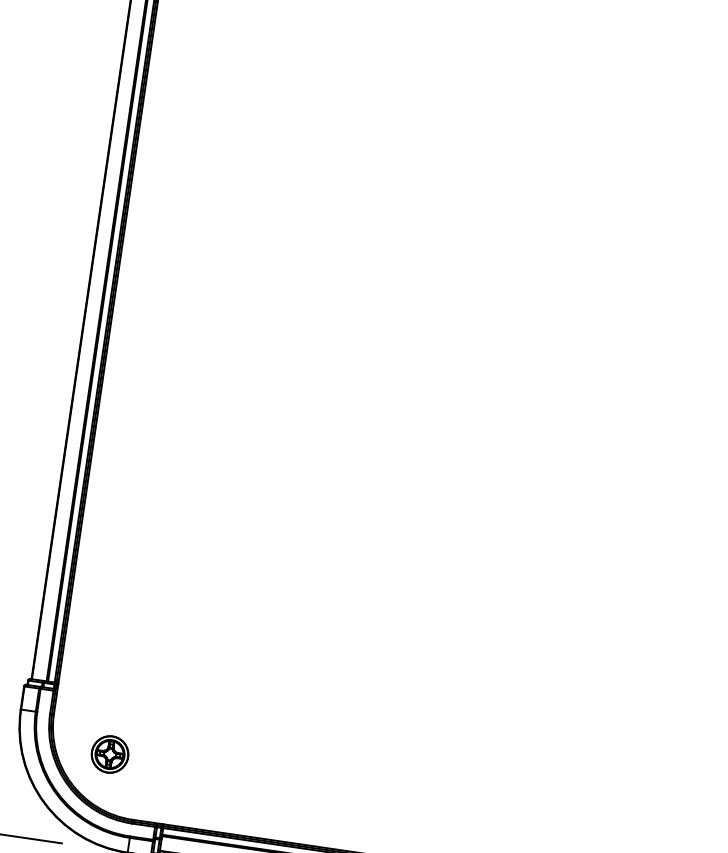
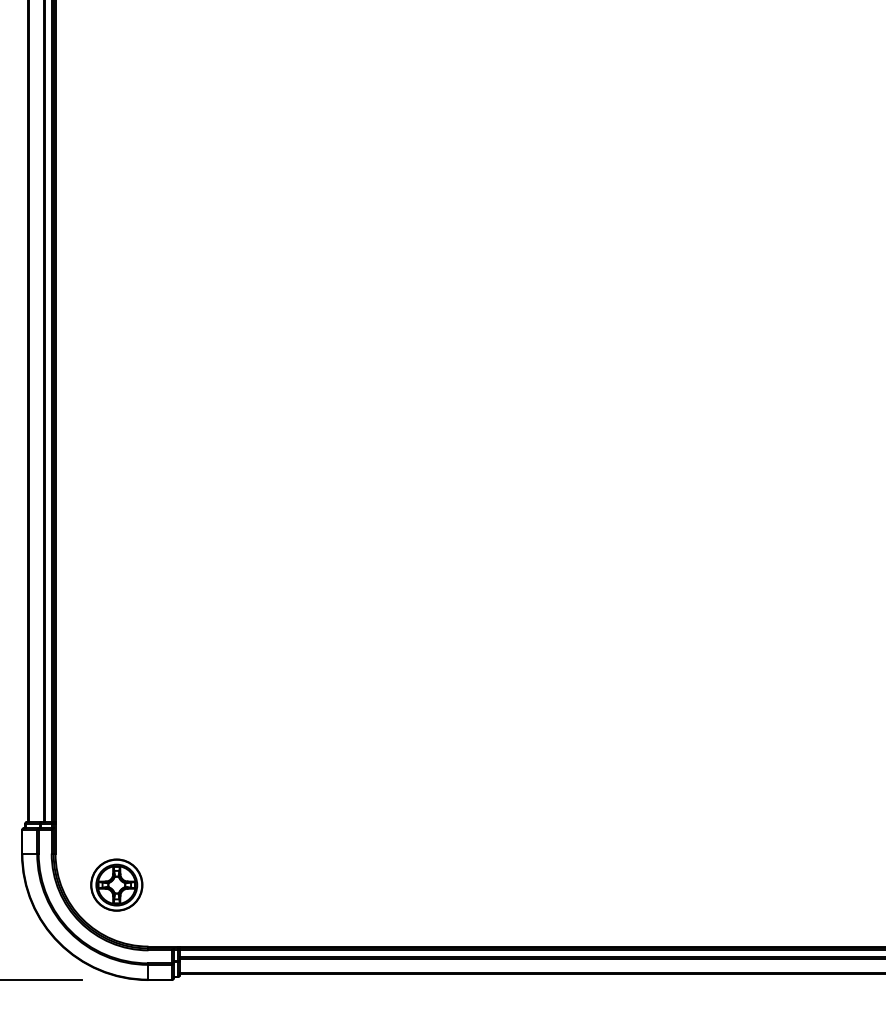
part: (109, 754) -> (116, 885), size x1.4

